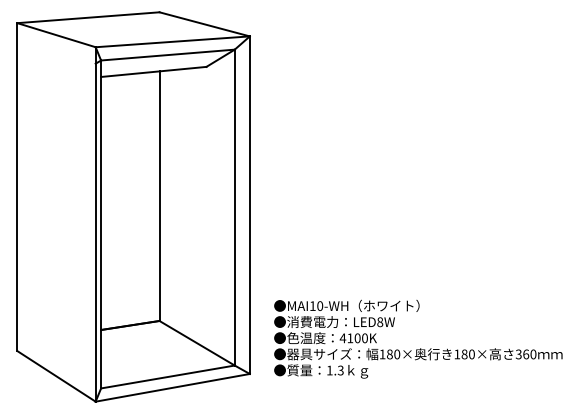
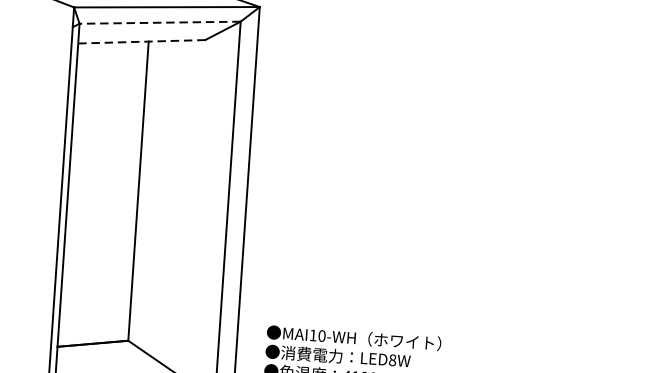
line: (167, 55) -> (159, 23), solid -> dashed
line: (153, 71) -> (141, 41), solid -> dashed

